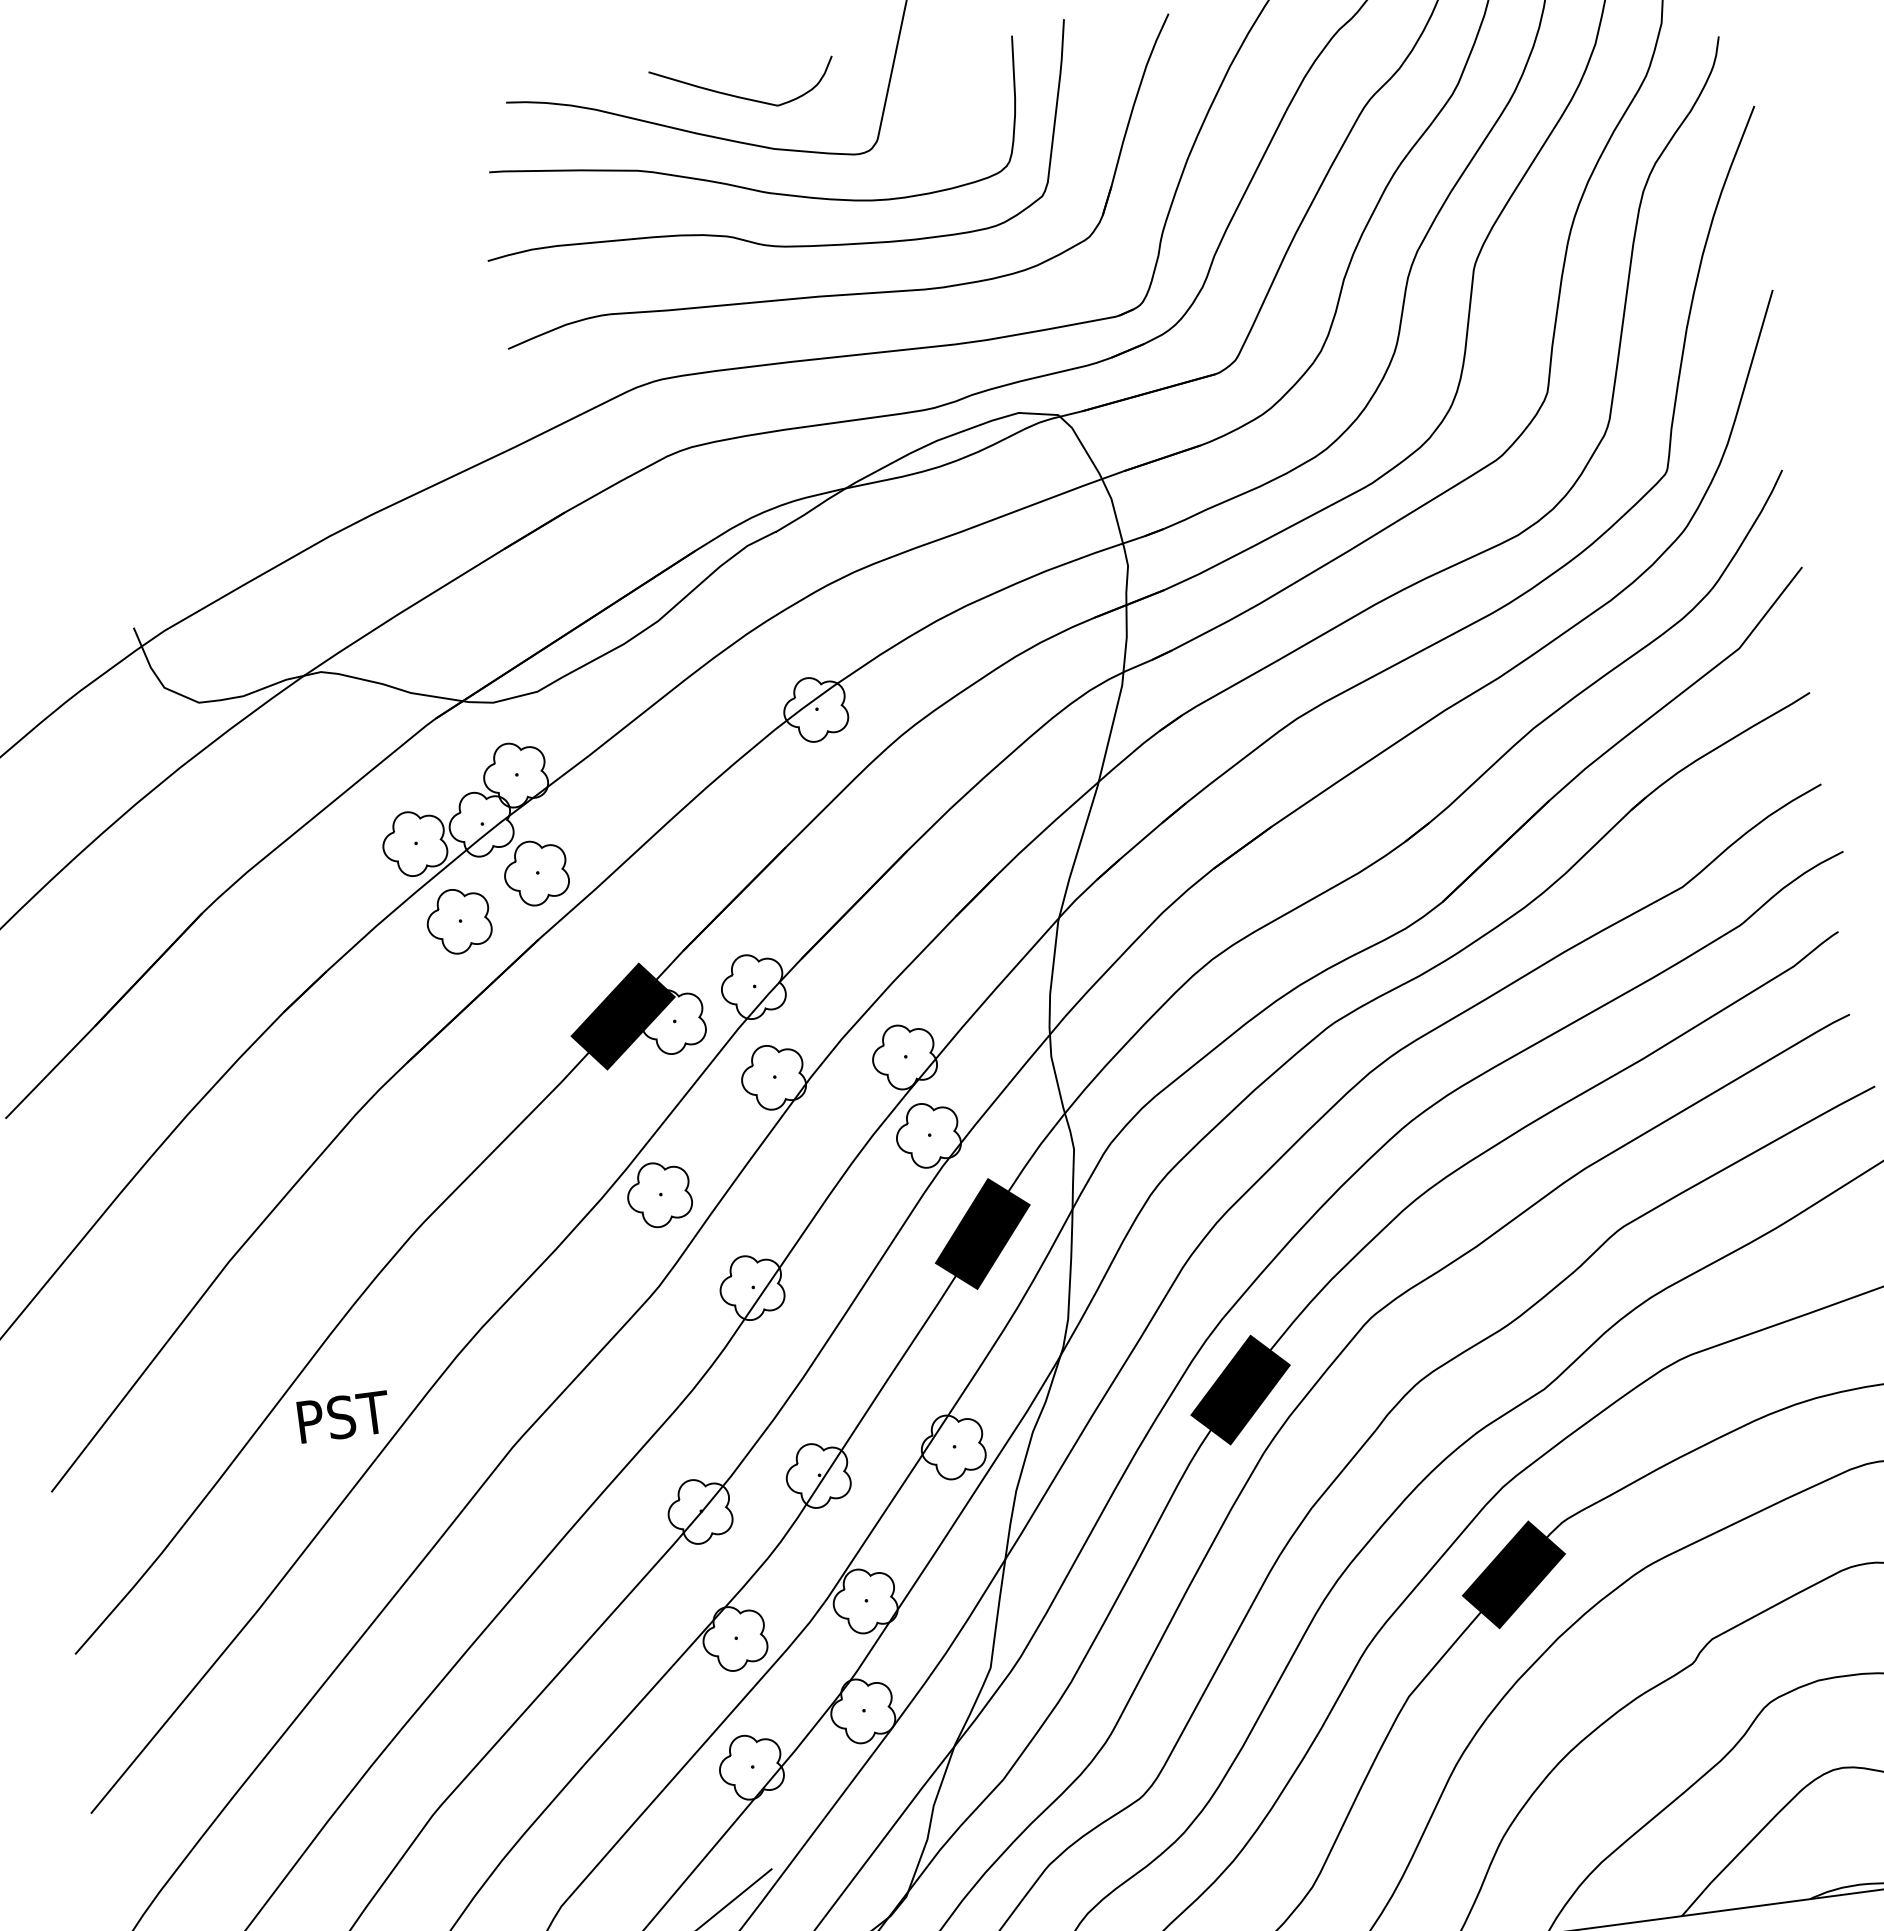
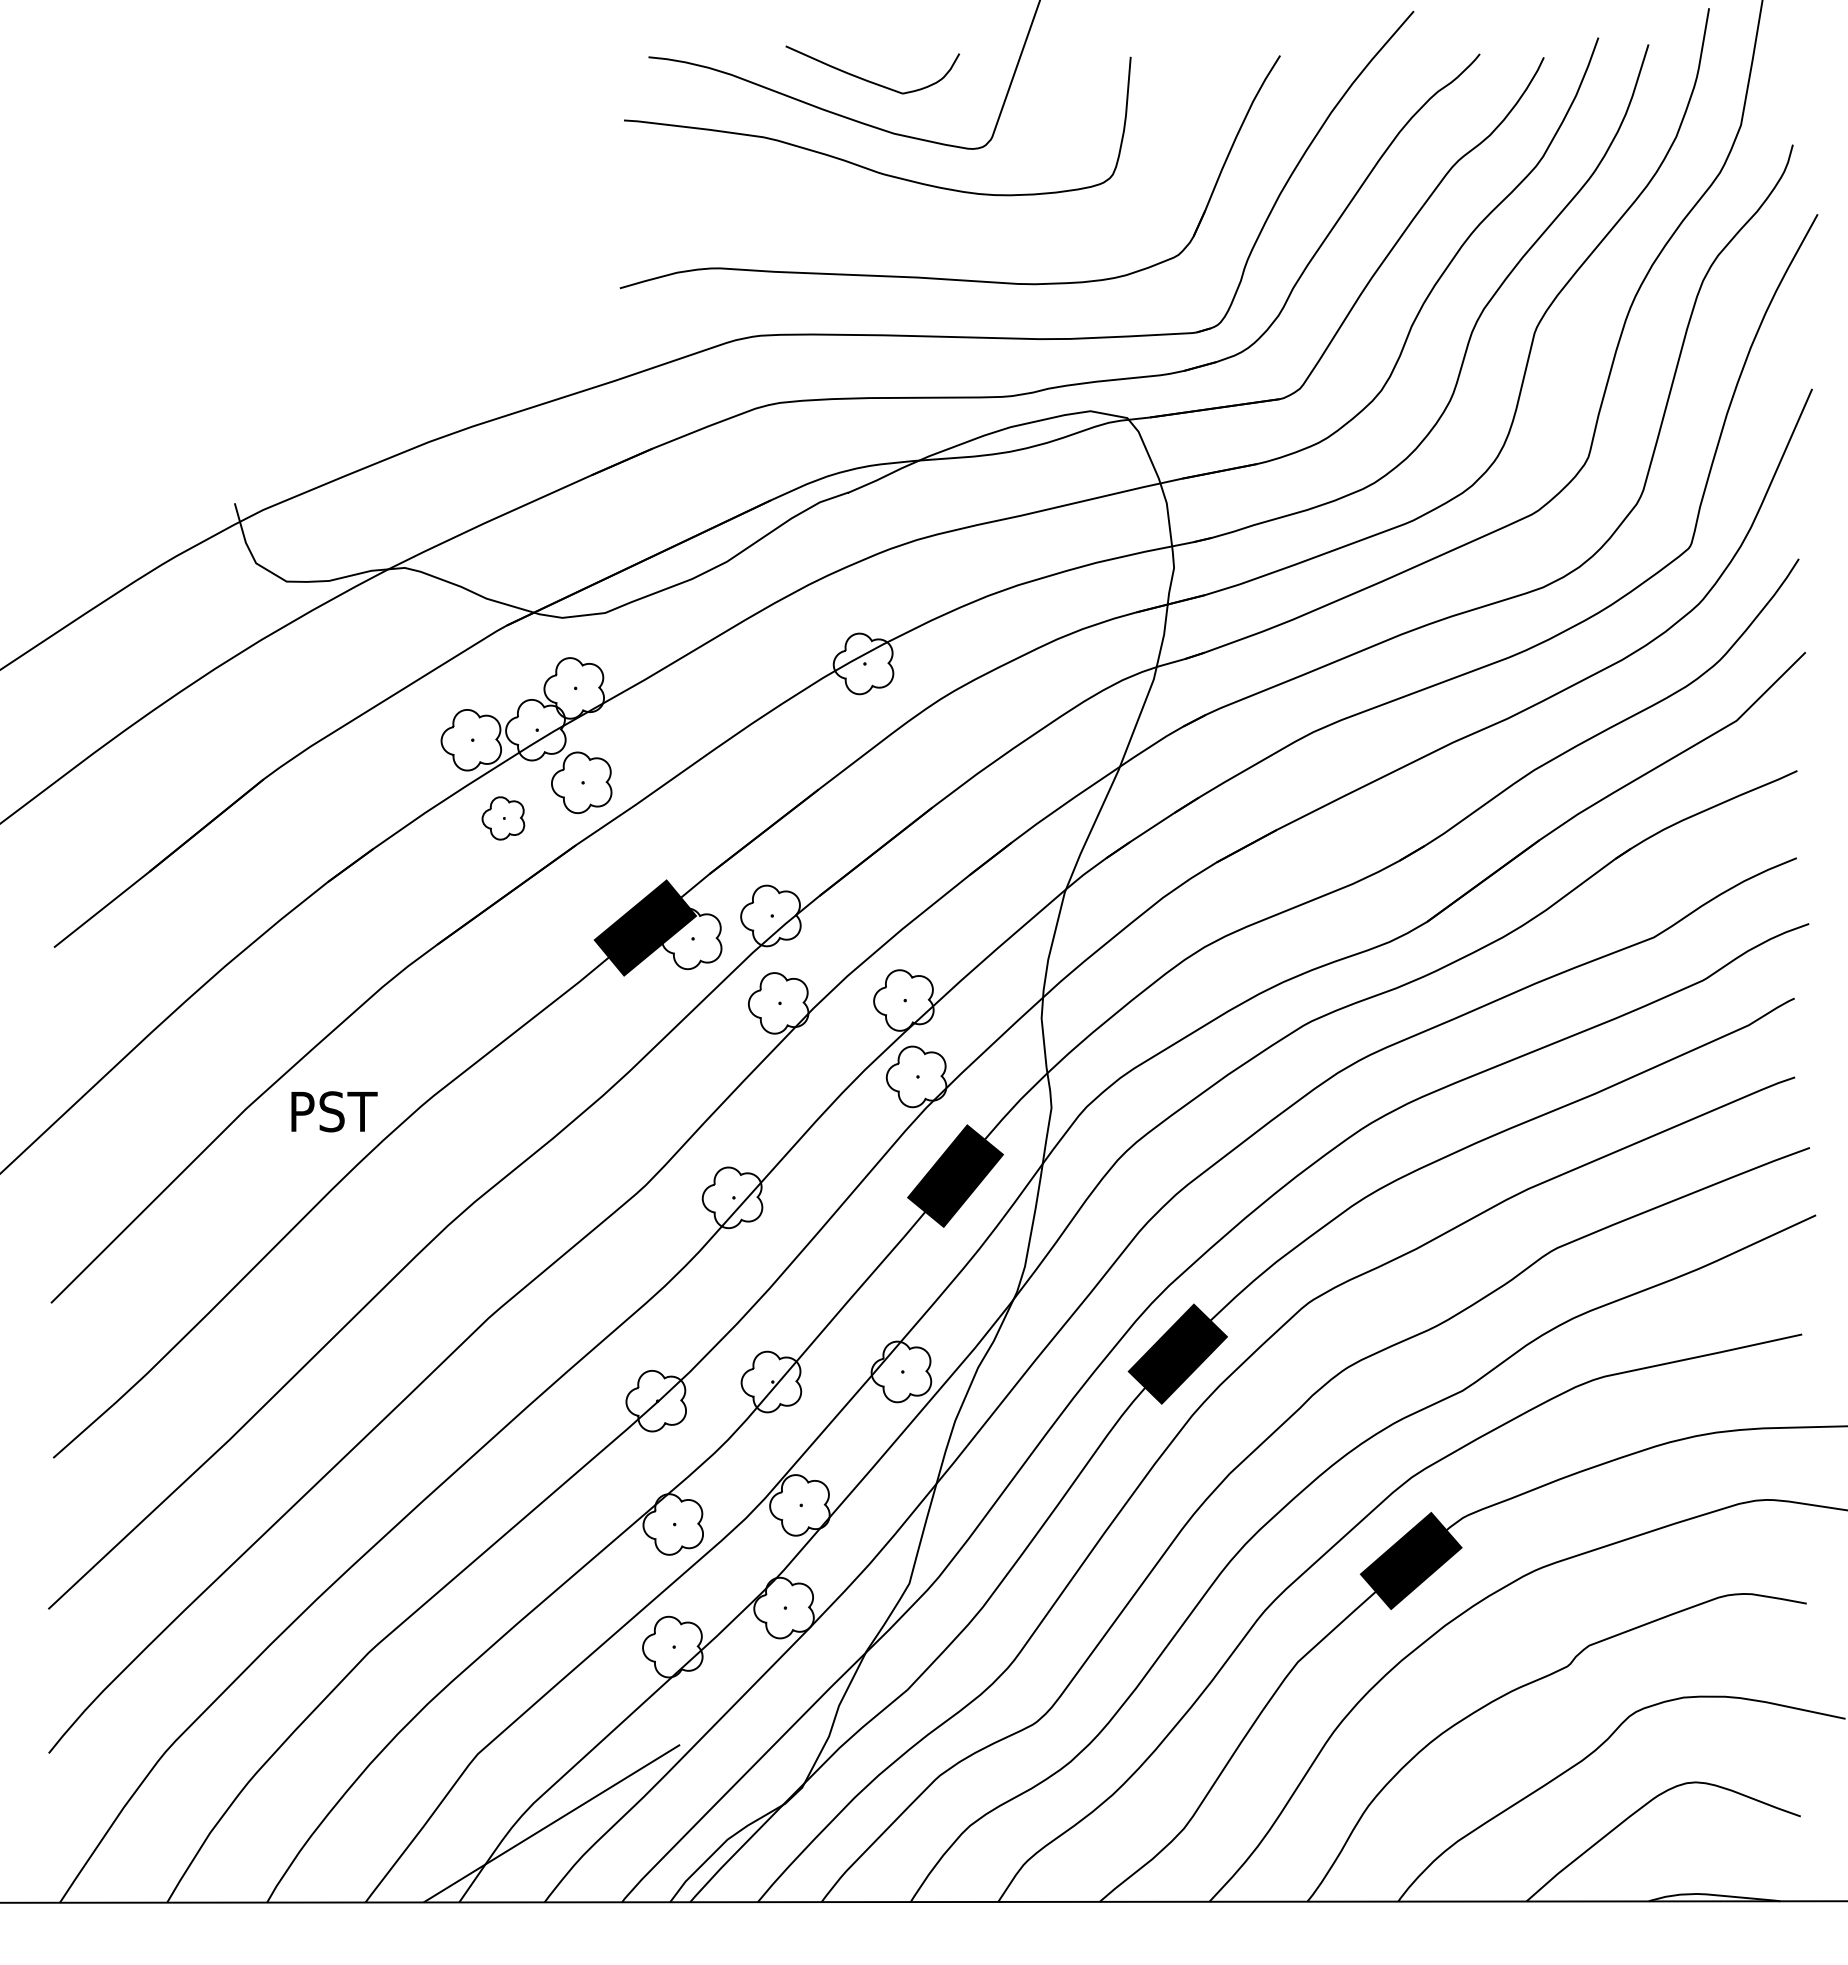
curve: (756, 241) -> (865, 218), removed
part: (459, 921) -> (503, 818), size x0.7
part: (659, 1194) -> (657, 1099), removed
text: (344, 1416) -> (334, 1111), moved

